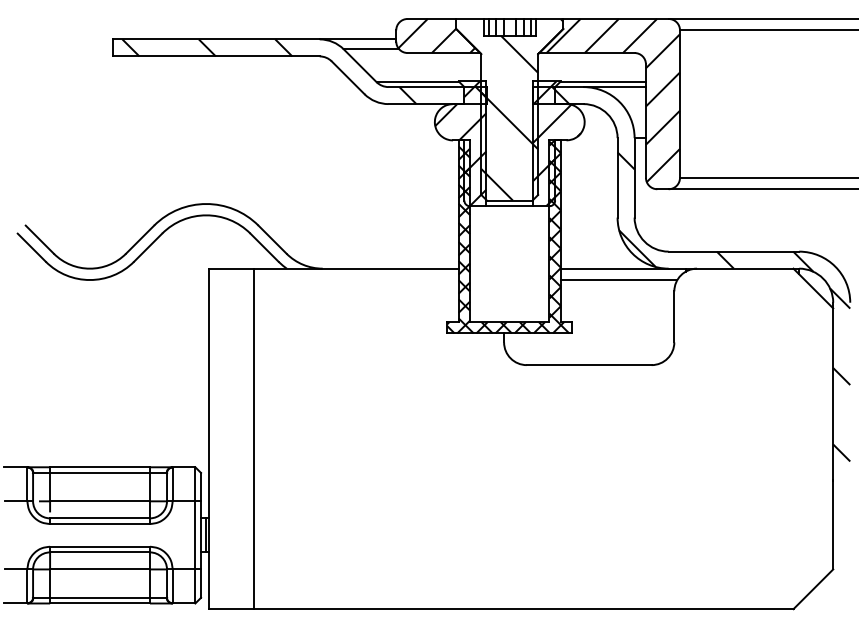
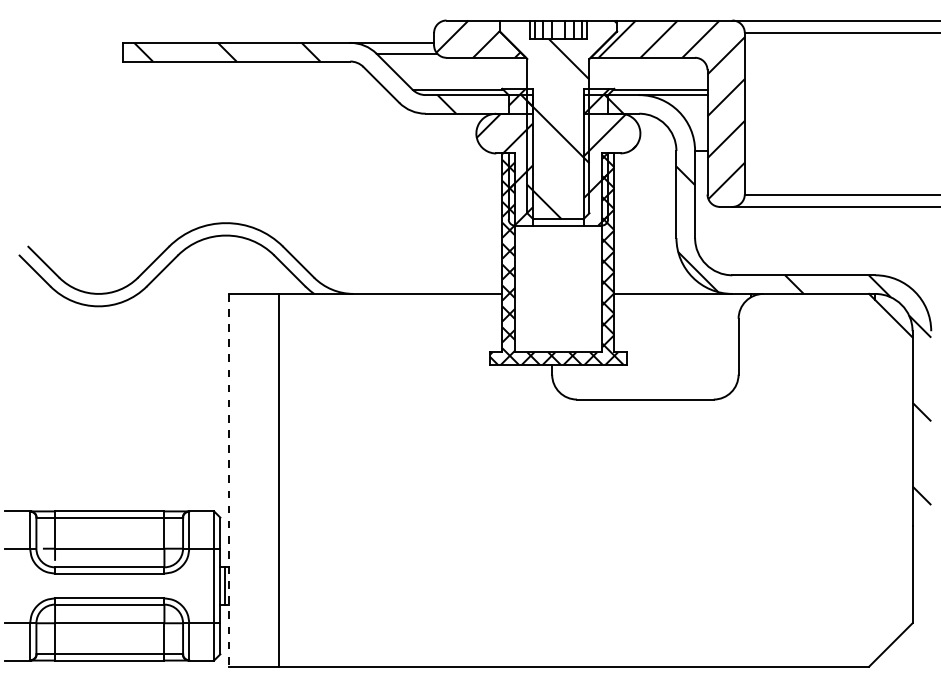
line: (618, 280) -> (677, 306), removed
line: (209, 439) -> (229, 480), solid -> dashed

